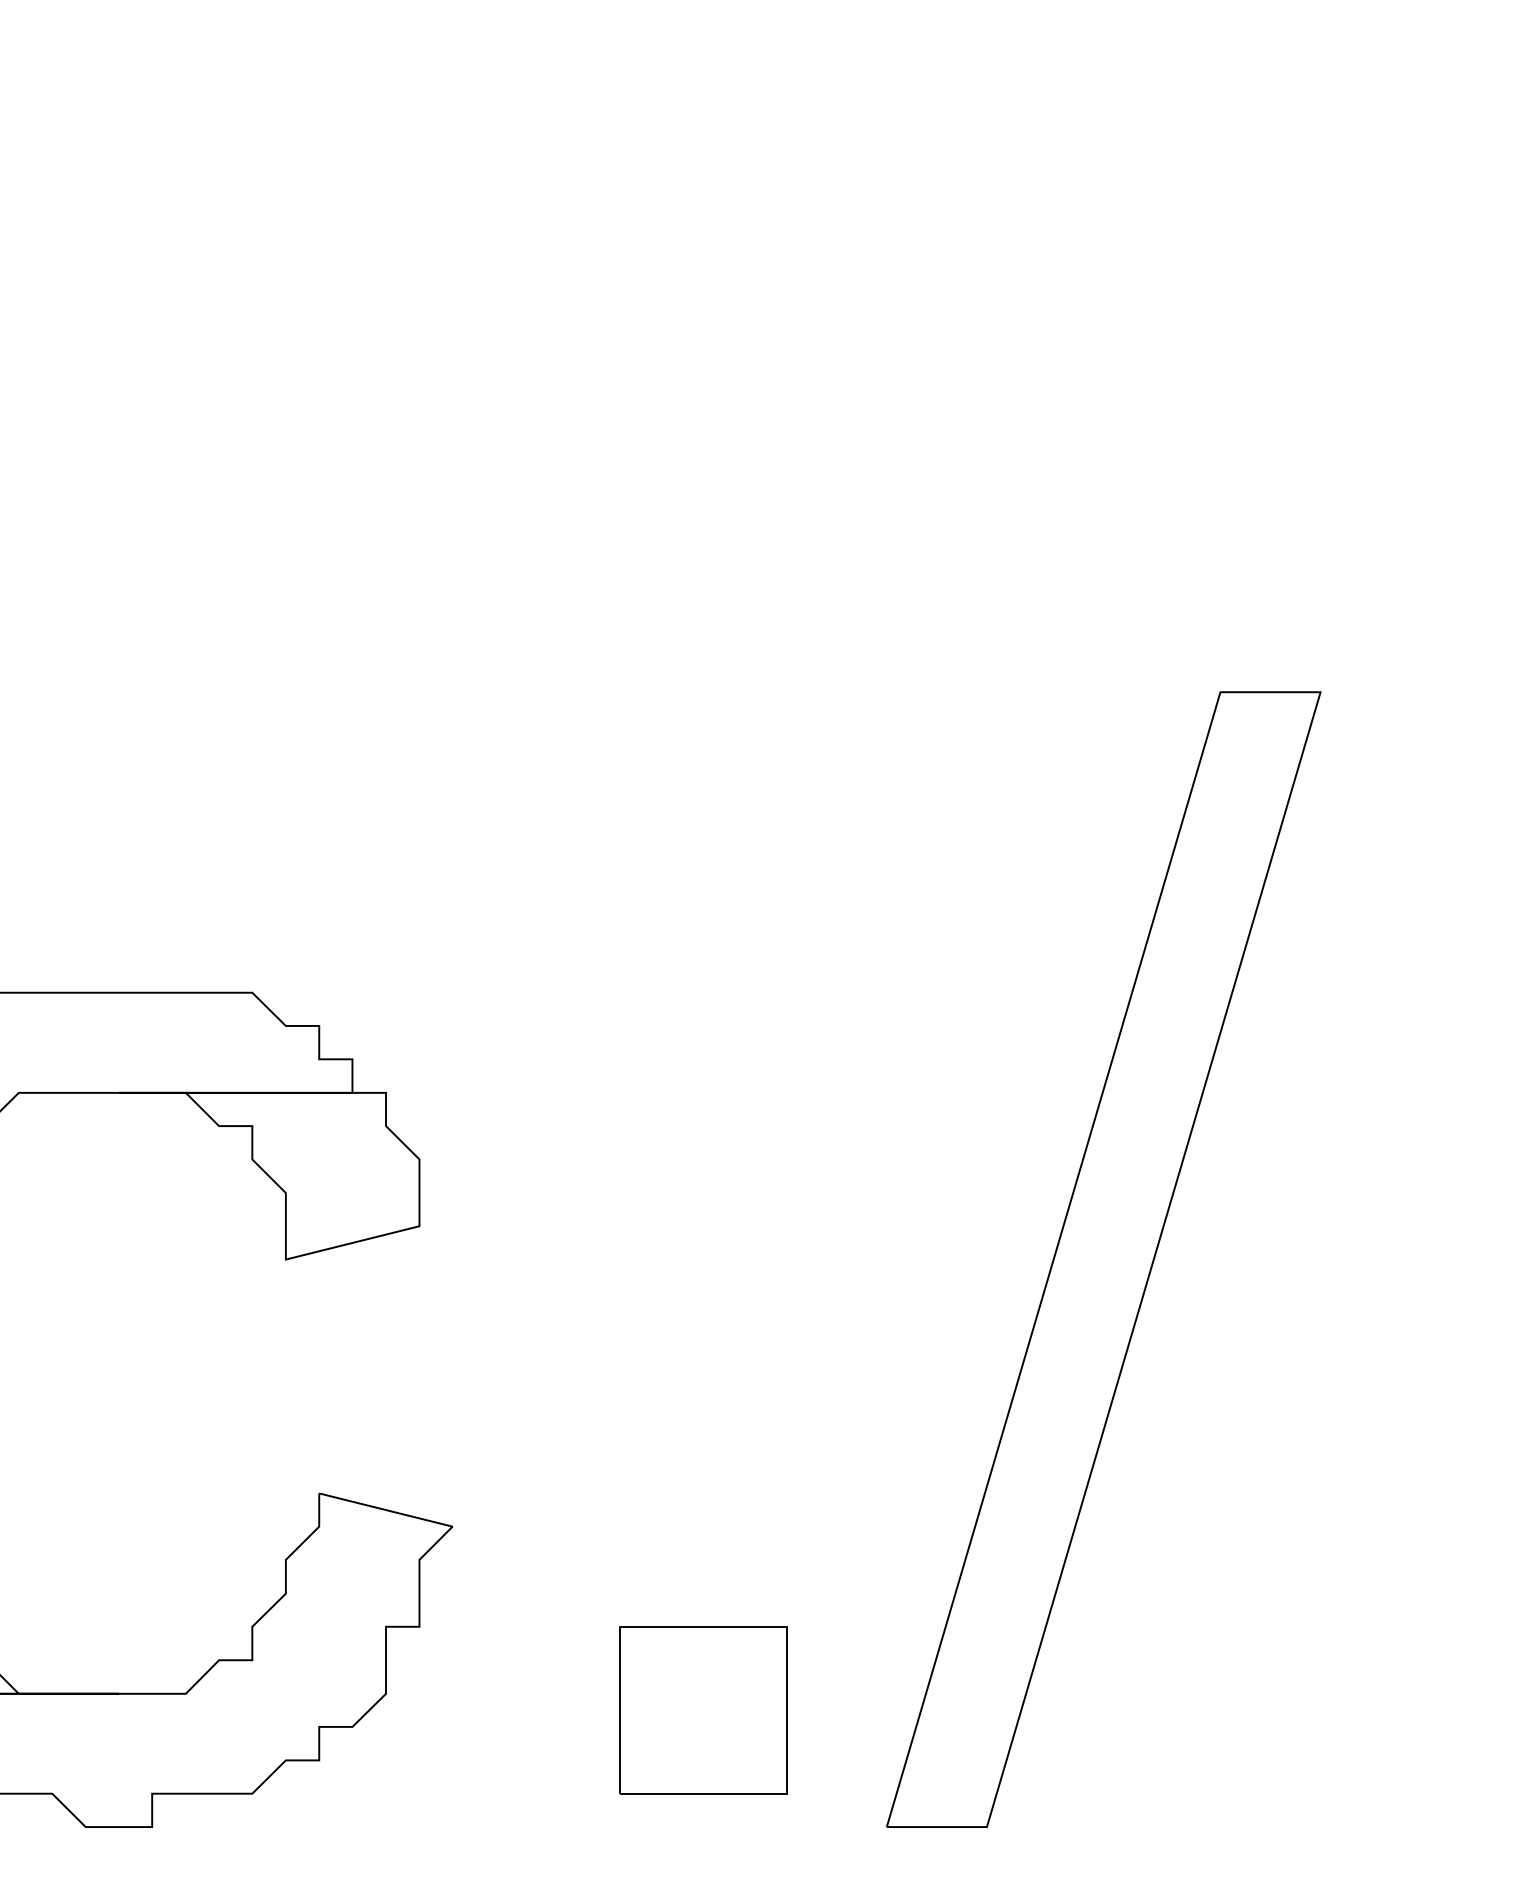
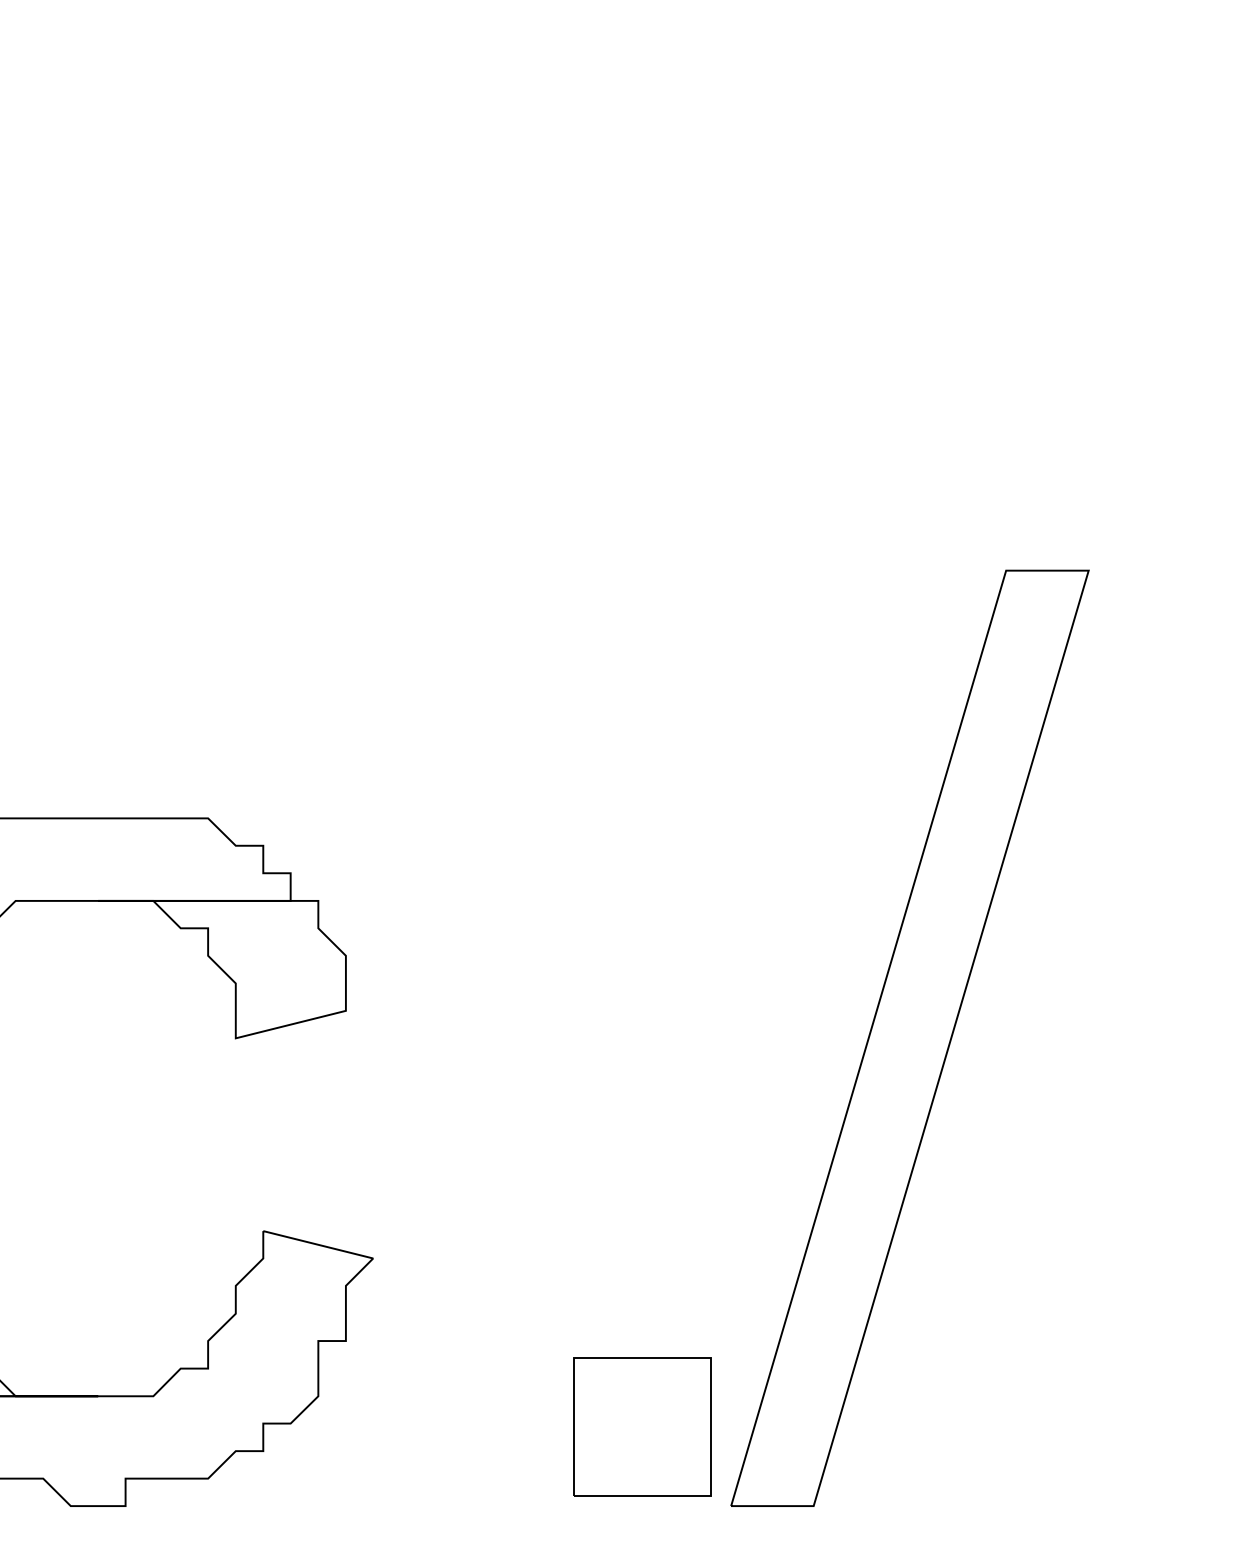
part: (703, 1710) -> (642, 1427), moved

